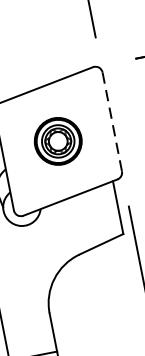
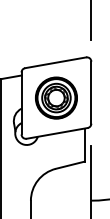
line: (112, 121) -> (91, 92), dashed -> solid
part: (58, 140) -> (56, 97), size x1.43

